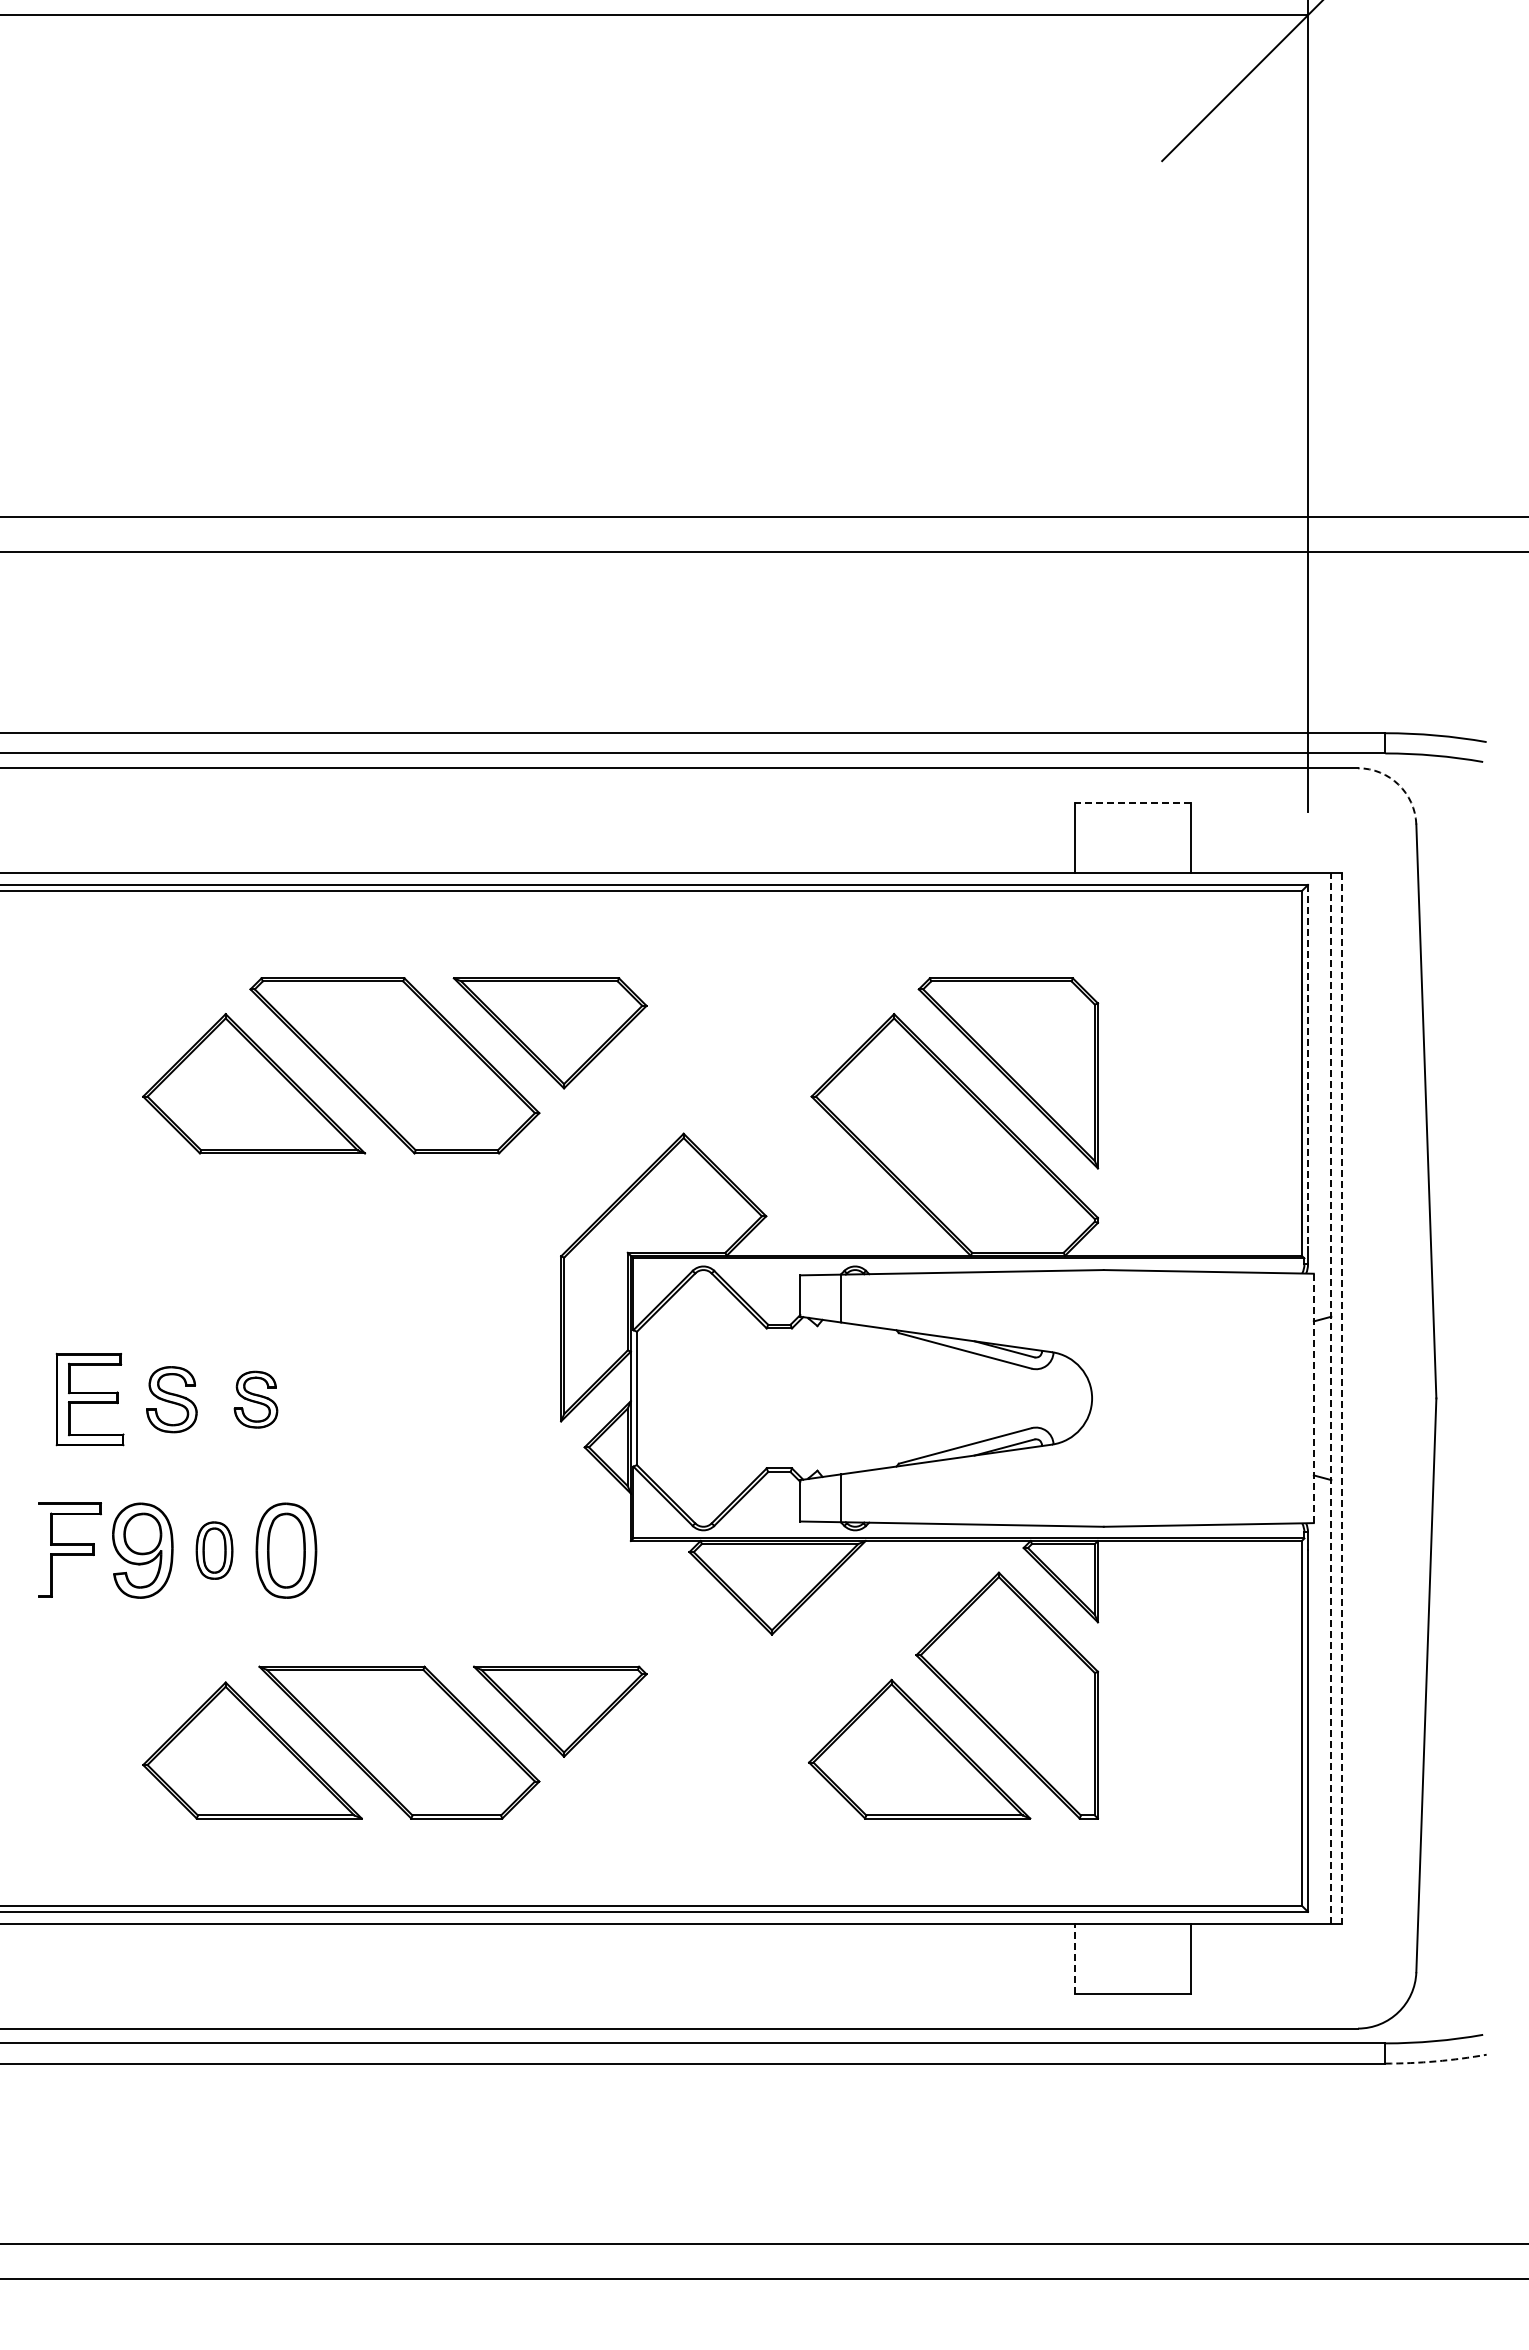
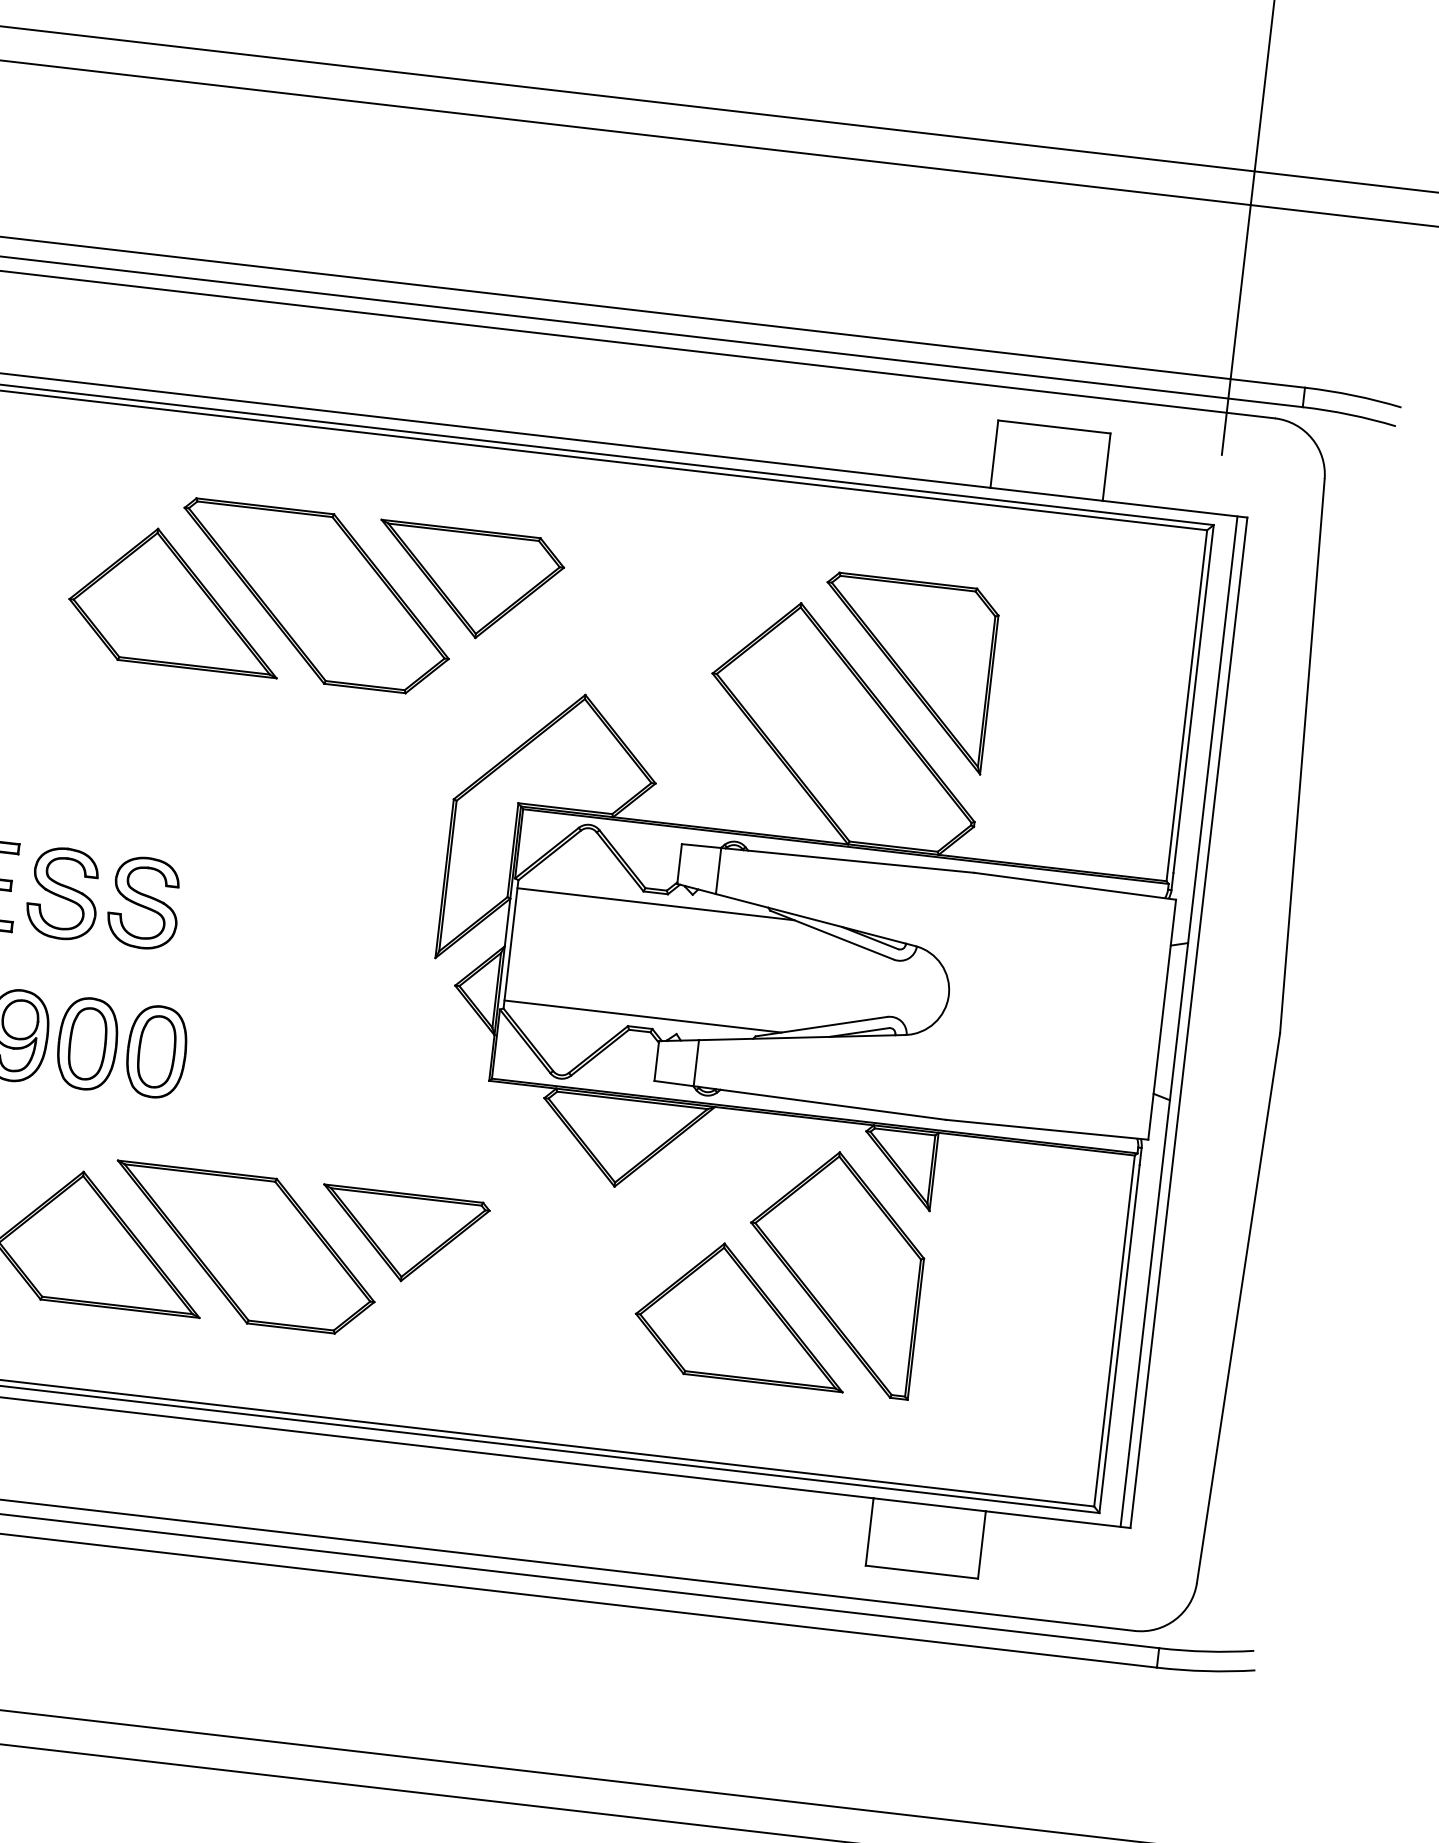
arc: (1398, 784) -> (1311, 438), dashed -> solid
line: (1132, 803) -> (1053, 427), dashed -> solid
line: (1308, 1065) -> (1194, 698), dashed -> solid
line: (780, 1340) -> (655, 904), added
line: (1331, 1397) -> (1179, 1020), dashed -> solid
line: (1313, 1398) -> (1161, 1019), dashed -> solid
line: (1341, 1398) -> (1188, 1022), dashed -> solid
part: (171, 1399) -> (63, 893), size x1.43
part: (255, 1399) -> (143, 902), size x1.67
line: (780, 1456) -> (642, 1016), added
part: (214, 1550) -> (87, 1043), size x1.67
line: (1074, 1958) -> (869, 1531), dashed -> solid
arc: (1436, 2061) -> (1206, 1671), dashed -> solid

